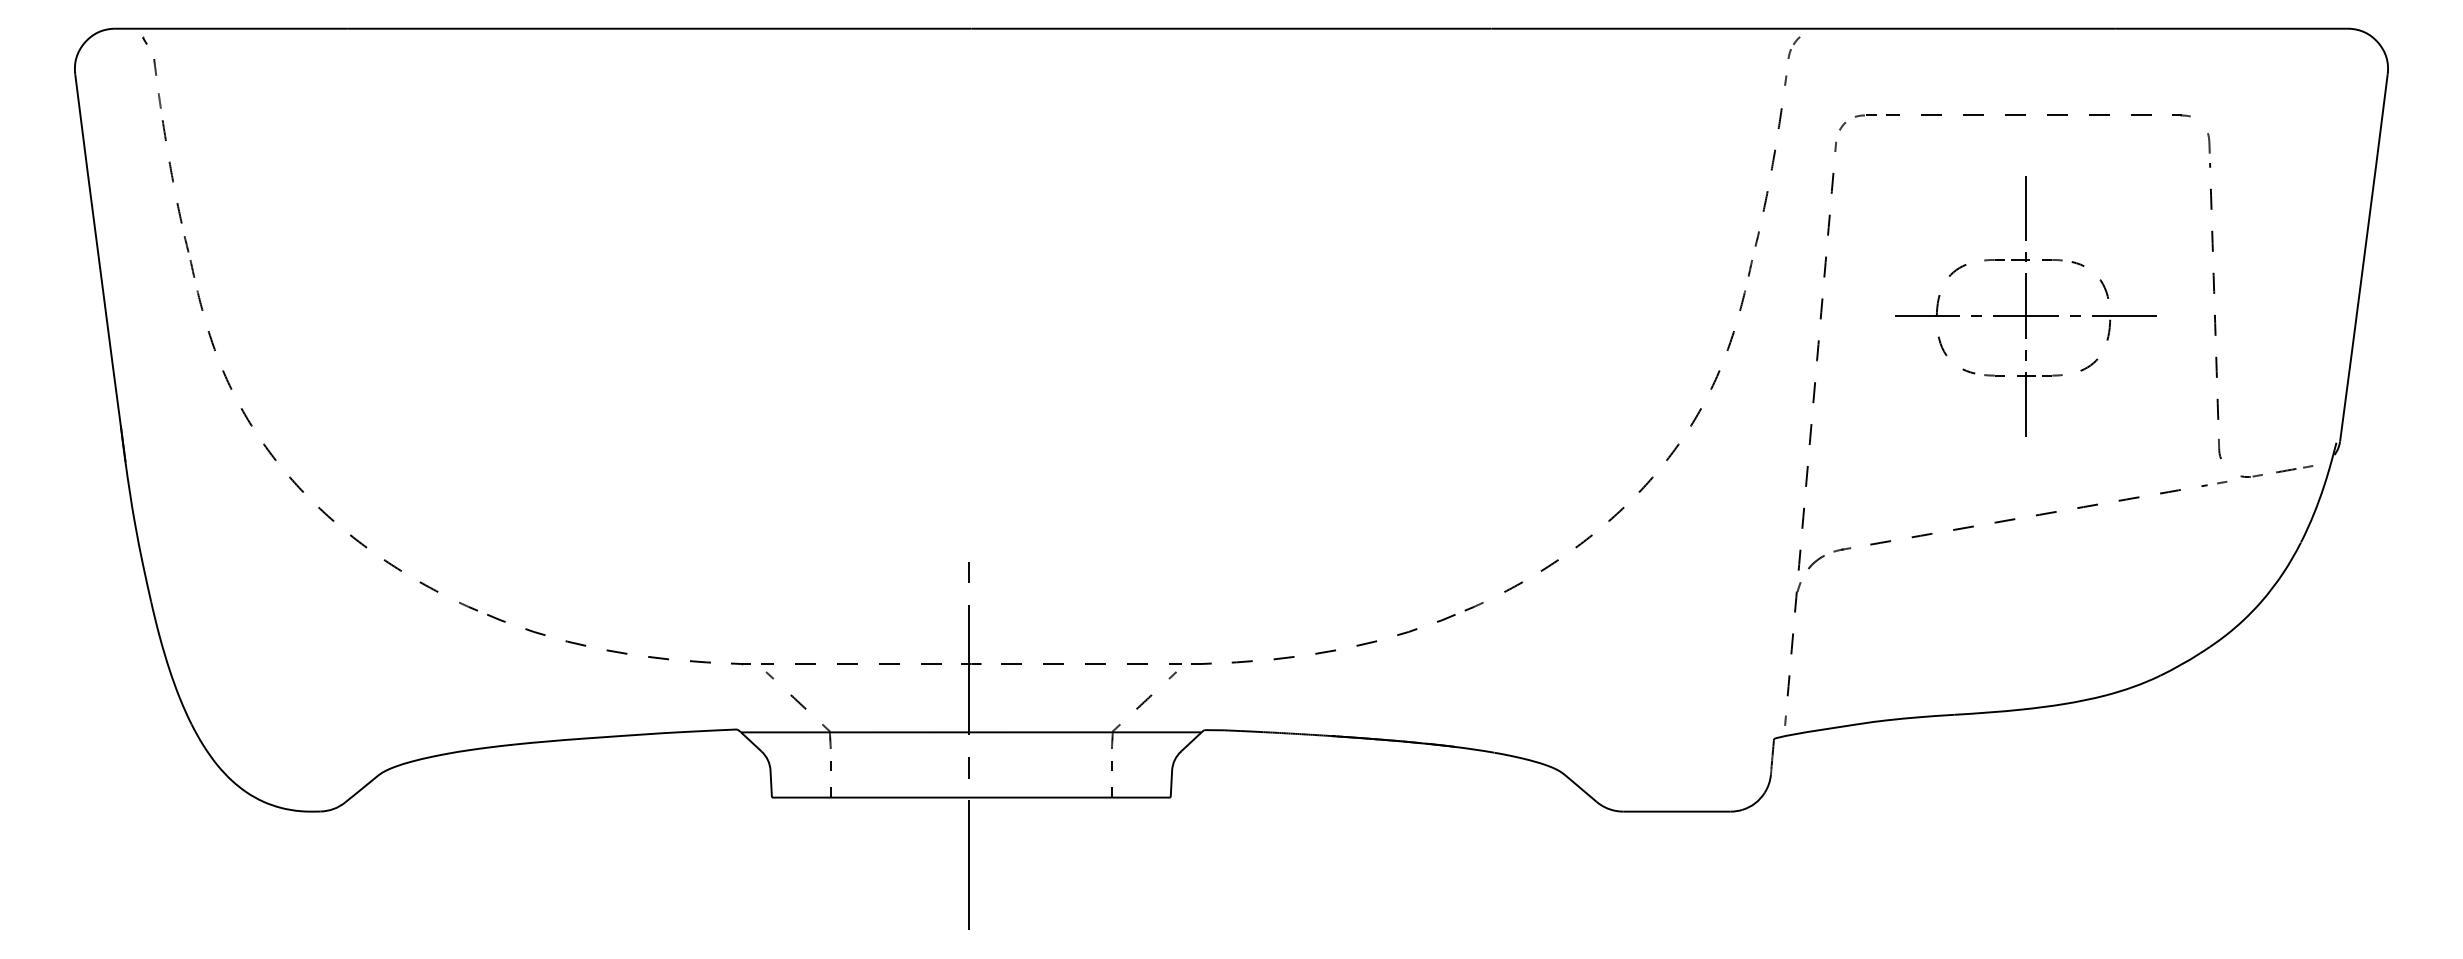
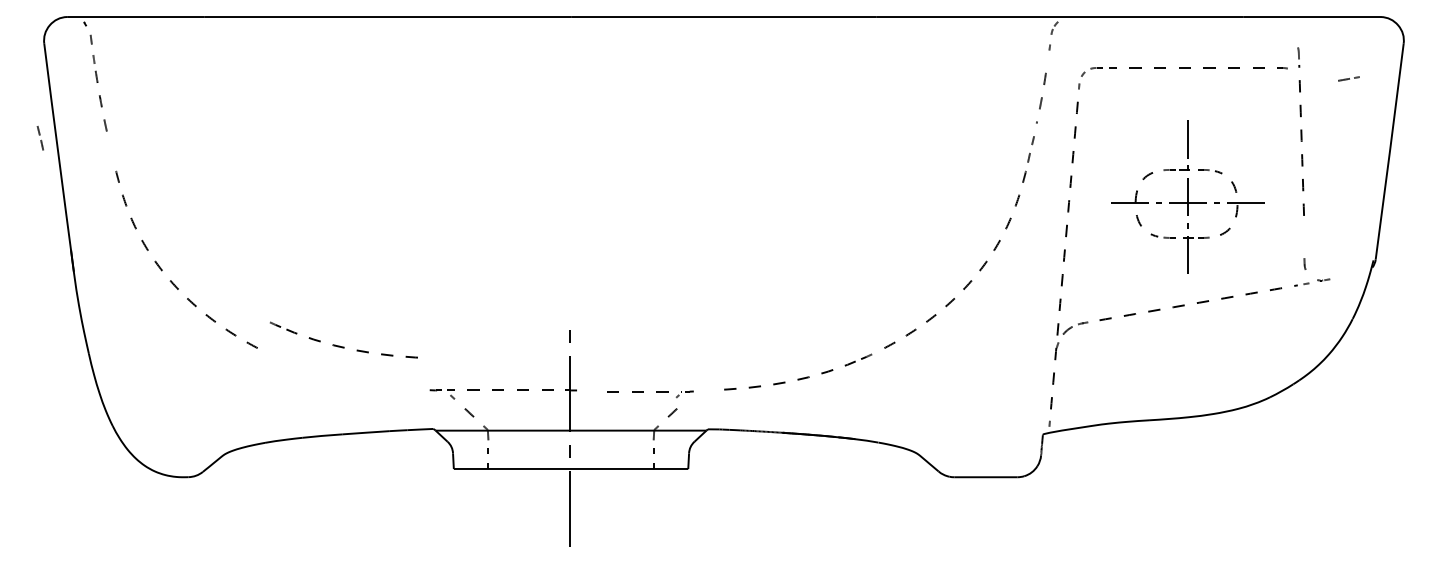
part: (1773, 158) -> (1042, 93), size x0.7
line: (191, 259) -> (41, 139), moved
part: (2212, 276) -> (1300, 131), moved
part: (2025, 305) -> (1187, 196), moved
part: (2293, 468) -> (1348, 78), moved
part: (584, 643) -> (343, 346), moved
part: (1106, 670) -> (650, 394), size x0.7

